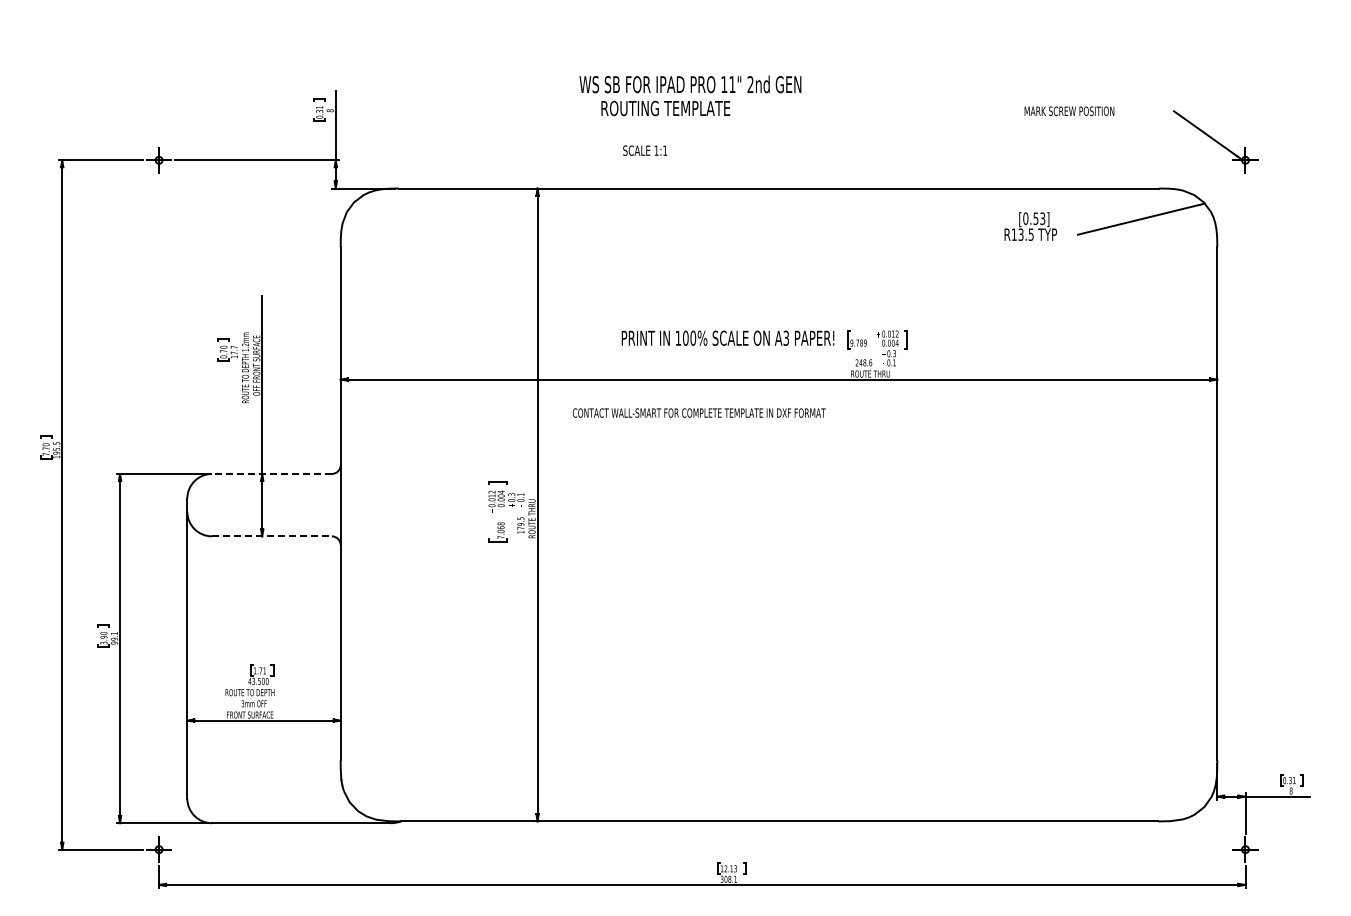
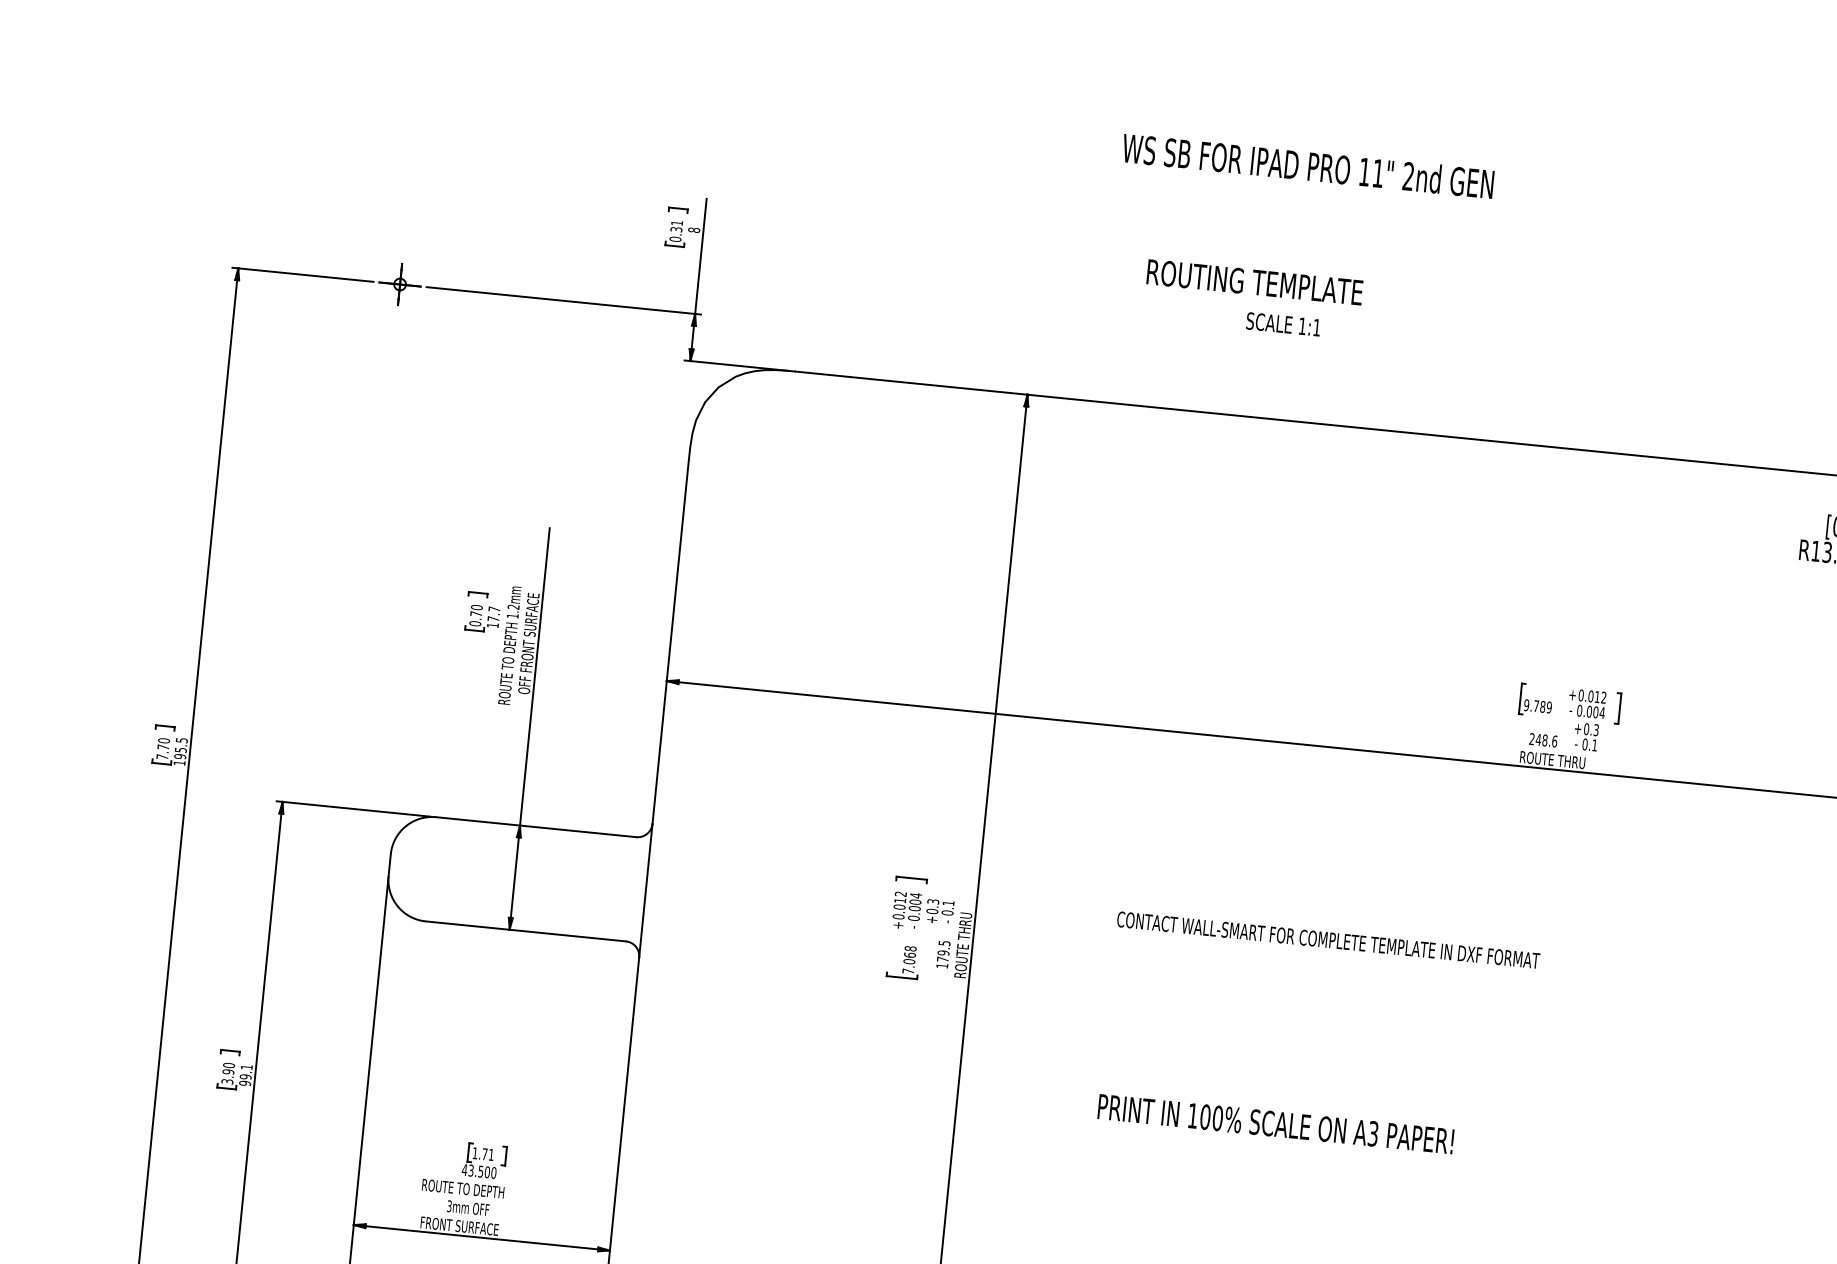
text: (690, 84) -> (1308, 166), moved
text: (645, 150) -> (1284, 324), moved
text: (727, 337) -> (1275, 1122), moved
text: (699, 412) -> (1328, 939), moved
line: (271, 473) -> (535, 826), dashed -> solid
line: (271, 536) -> (525, 931), dashed -> solid

